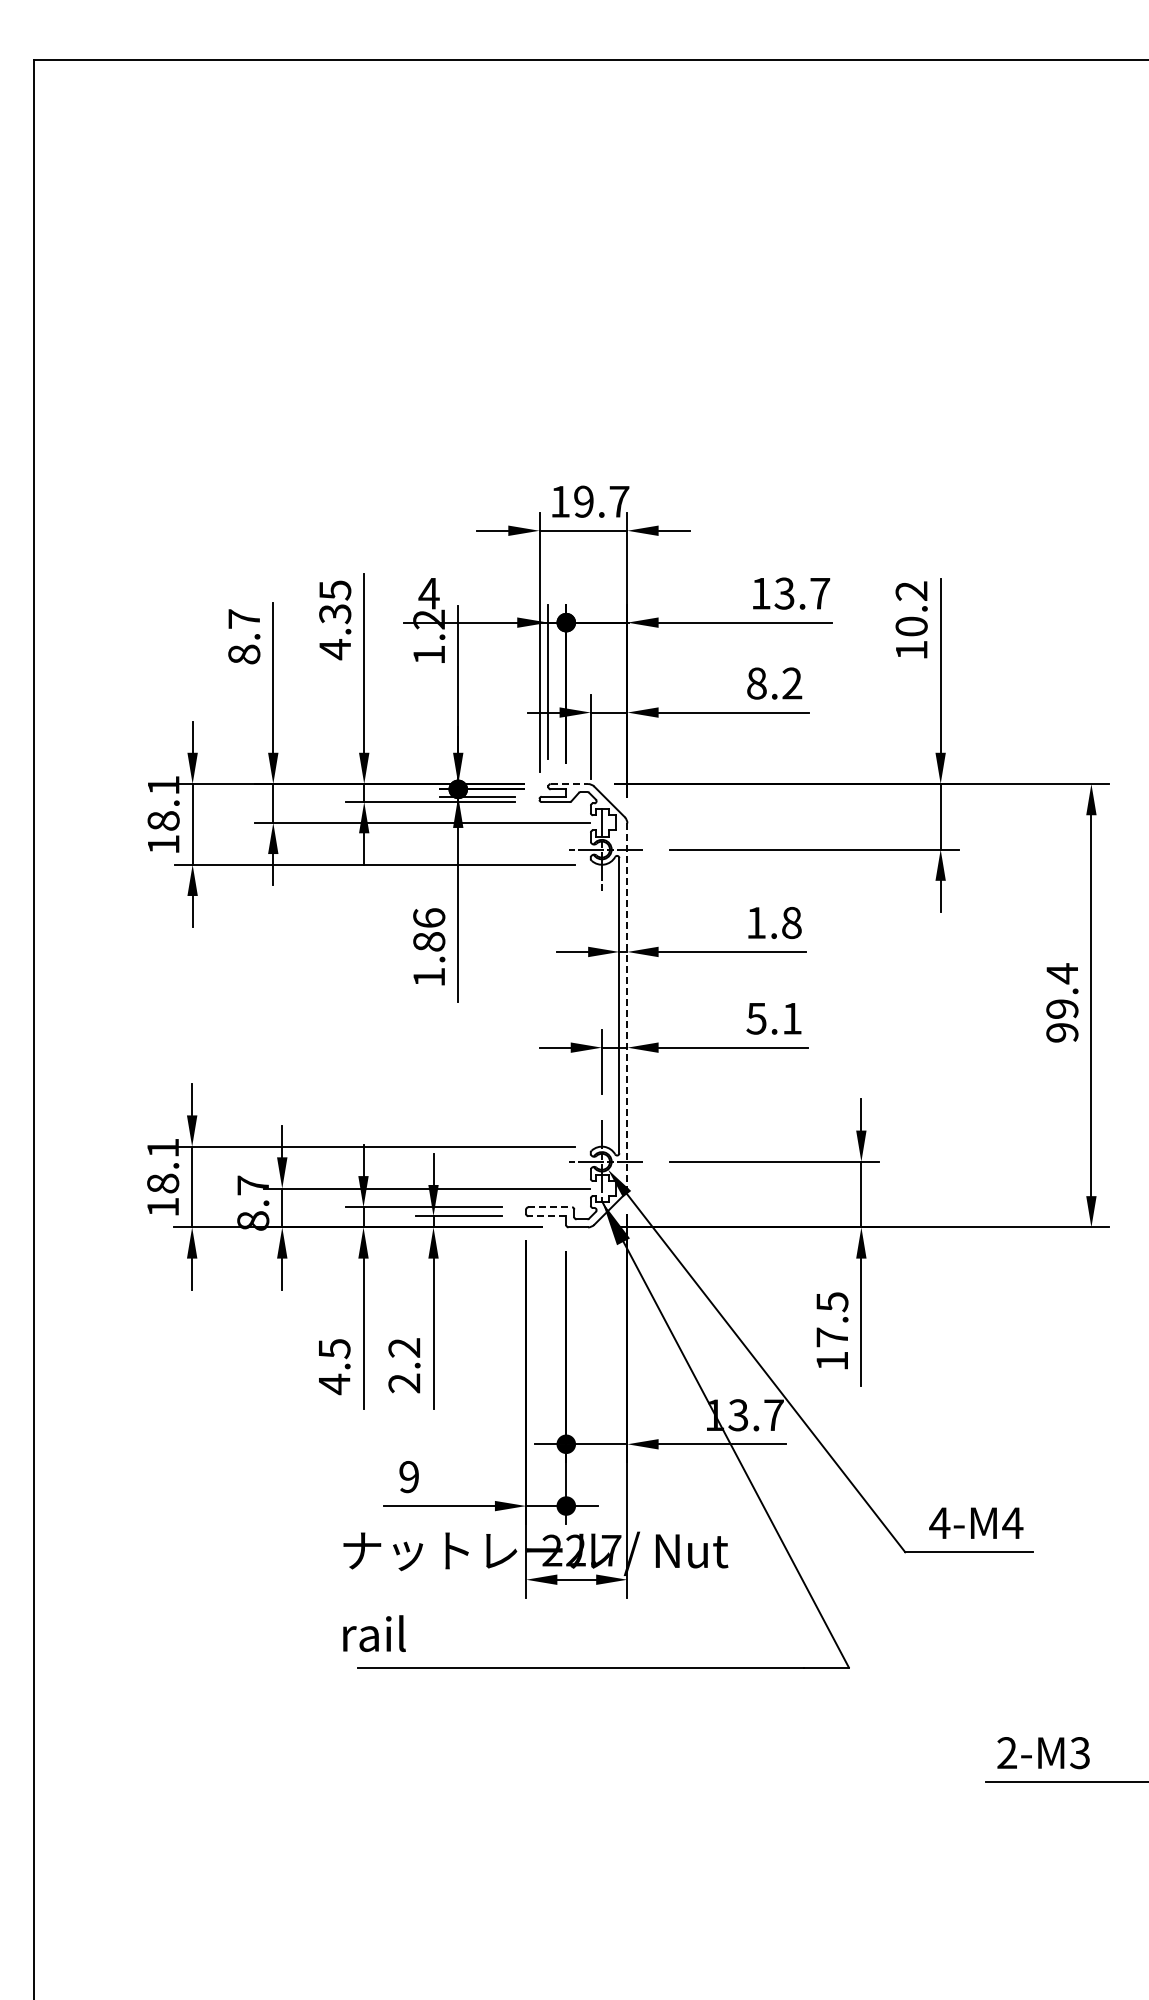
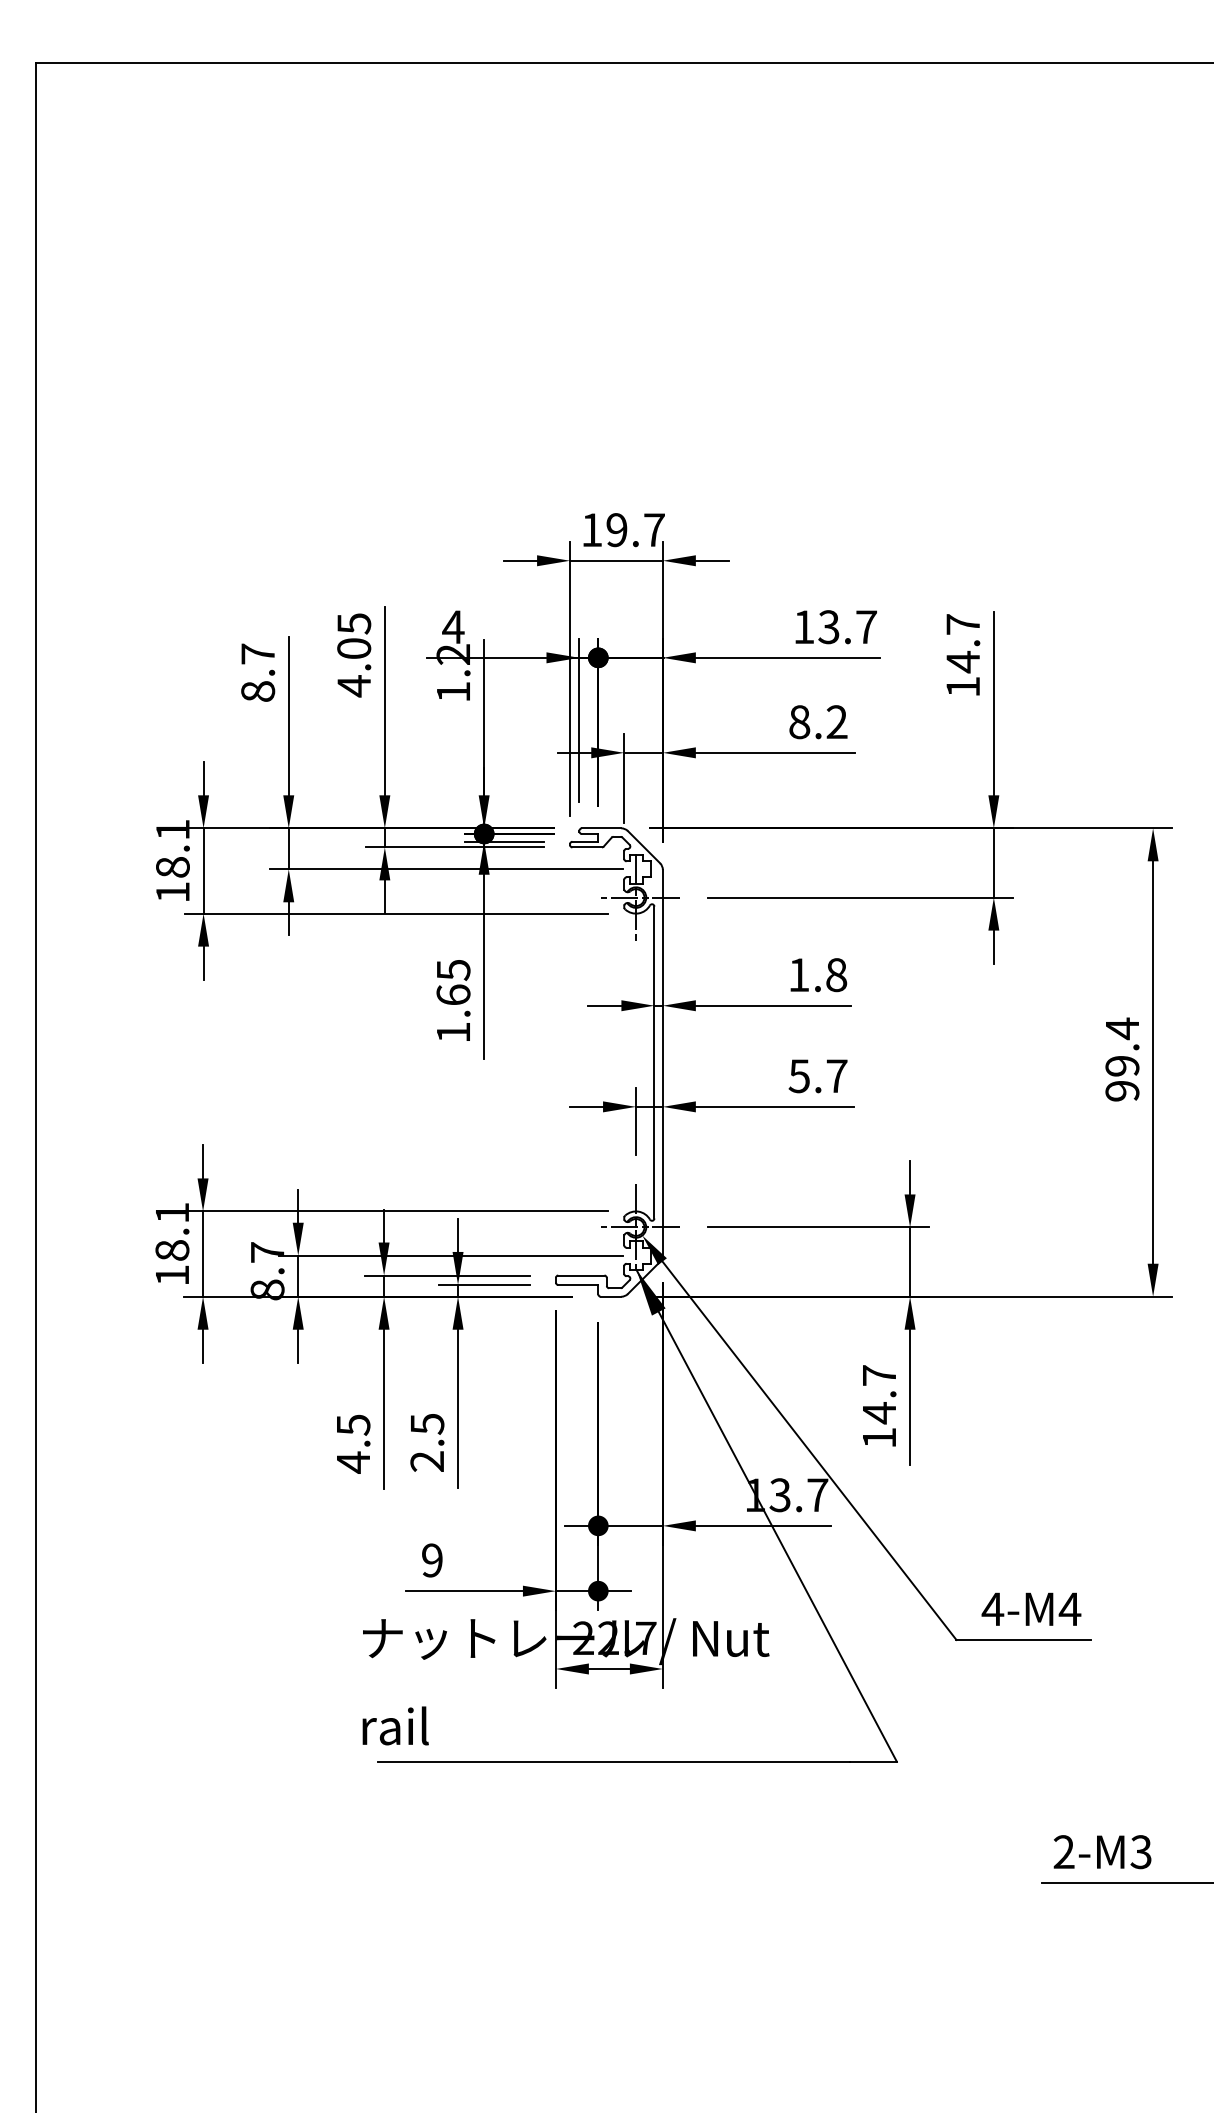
text: (911, 609) -> (963, 643), 10.2 -> 14.7
text: (335, 614) -> (354, 649), 4.35 -> 4.05
line: (569, 784) -> (601, 828), dashed -> solid
text: (429, 929) -> (453, 982), 1.86 -> 1.65
line: (627, 1006) -> (662, 1063), dashed -> solid
text: (792, 1018) -> (837, 1076), 5.1 -> 5.7
line: (550, 1207) -> (581, 1275), dashed -> solid
line: (547, 1216) -> (578, 1285), dashed -> solid
text: (832, 1320) -> (879, 1395), 17.5 -> 14.7
text: (404, 1348) -> (427, 1424), 2.2 -> 2.5

